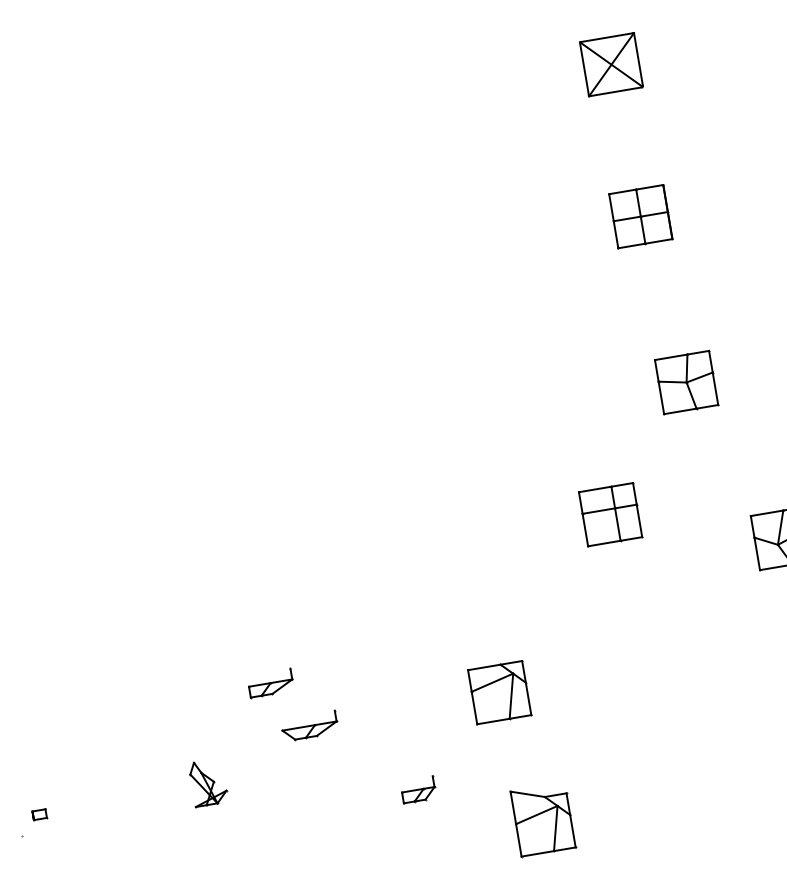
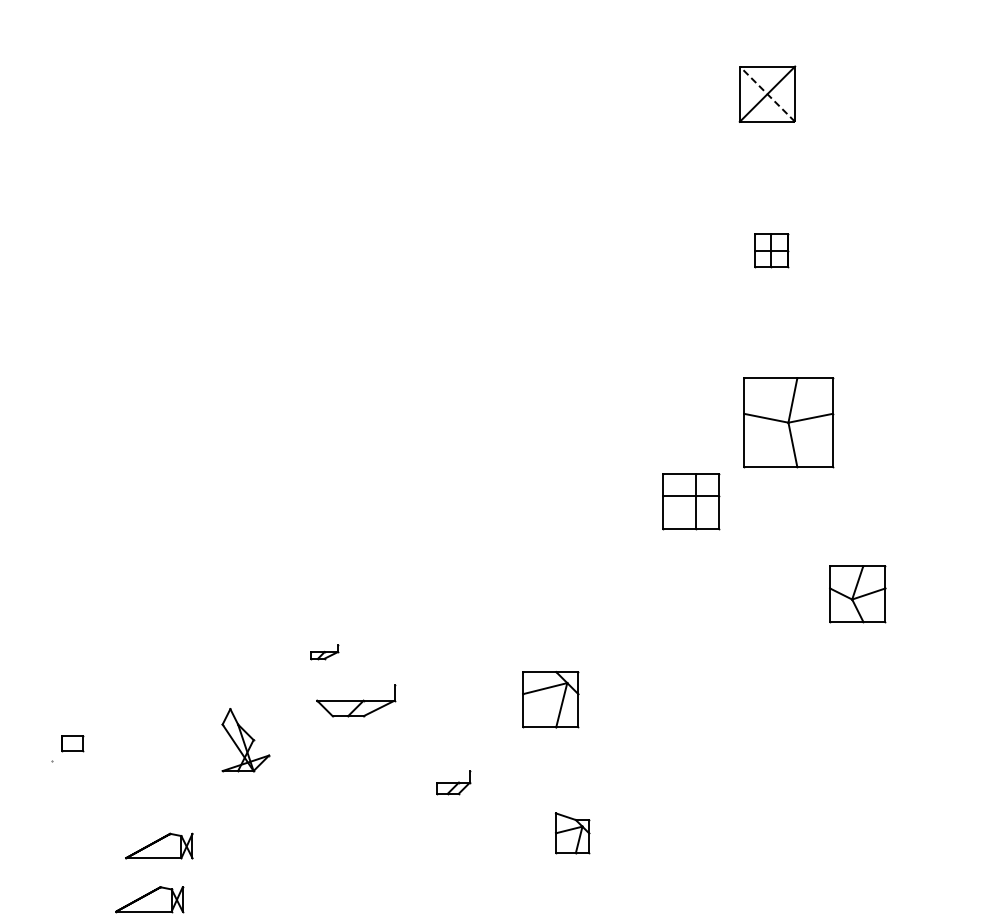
line: (611, 63) -> (767, 93), solid -> dashed
part: (641, 216) -> (771, 250), size x0.6
part: (686, 382) -> (788, 422), size x1.6
part: (611, 514) -> (691, 501), moved
part: (270, 683) -> (324, 652), size x0.6
part: (310, 726) -> (356, 701), size x1.4
part: (208, 782) -> (246, 740), size x1.4
part: (40, 814) -> (73, 743), size x1.6
part: (543, 819) -> (572, 833), size x0.6

